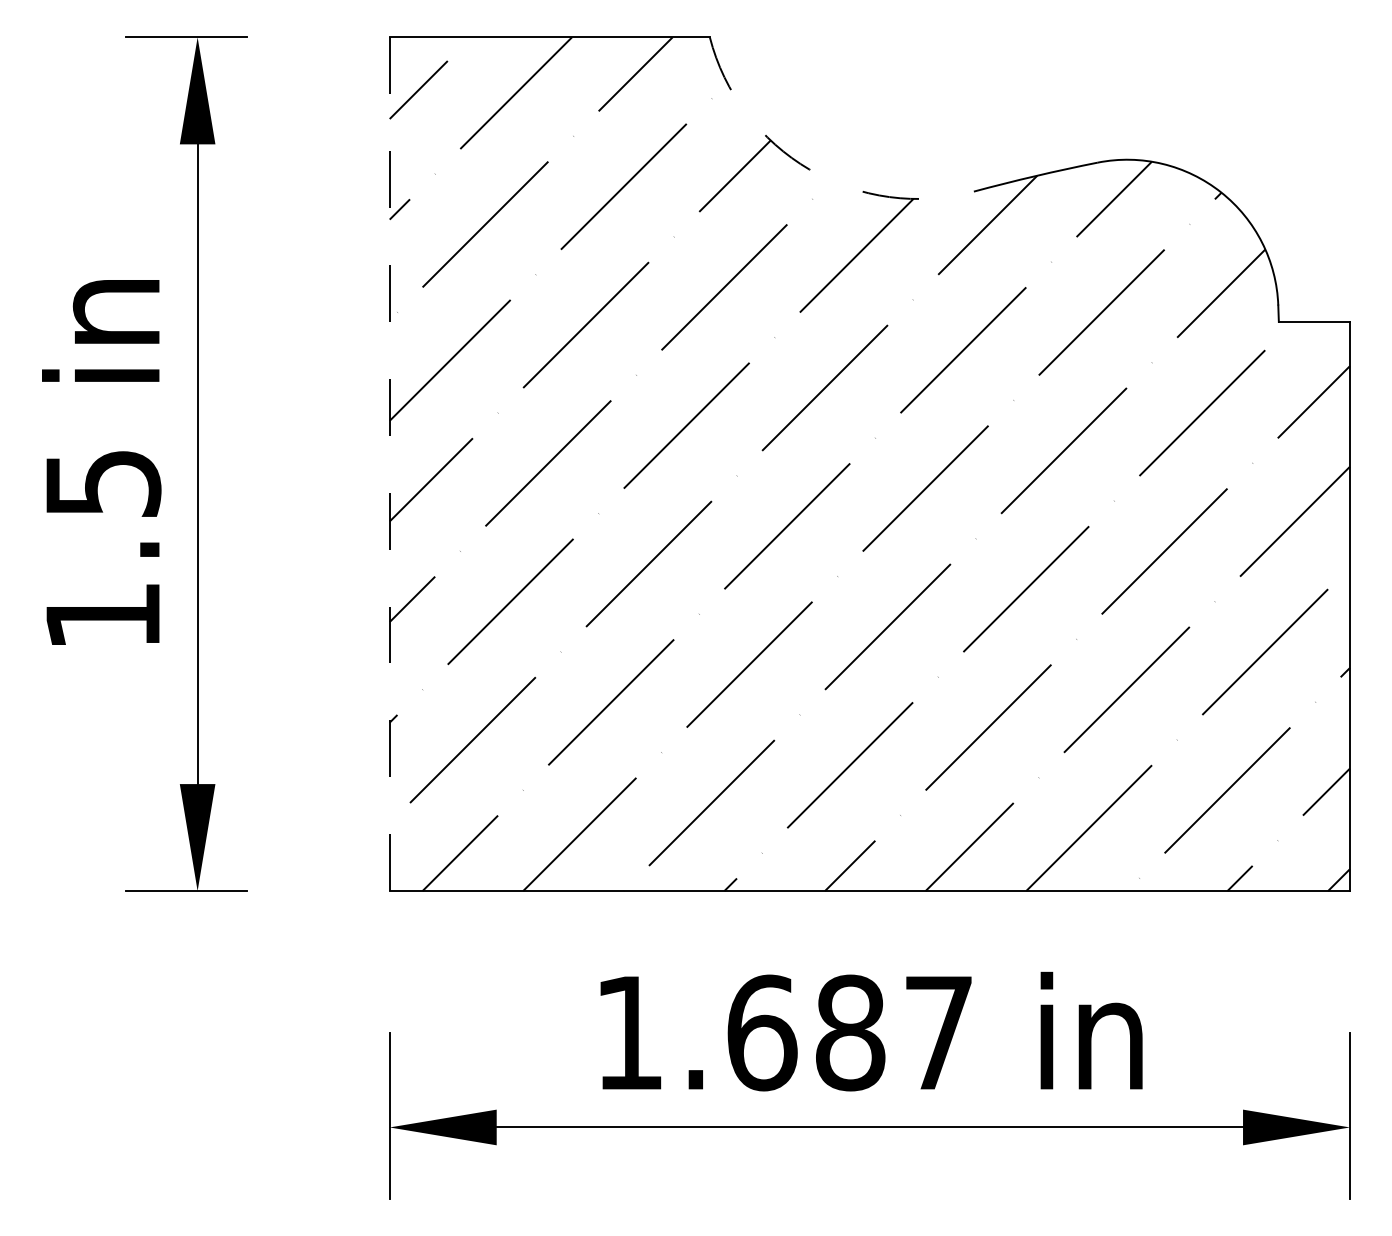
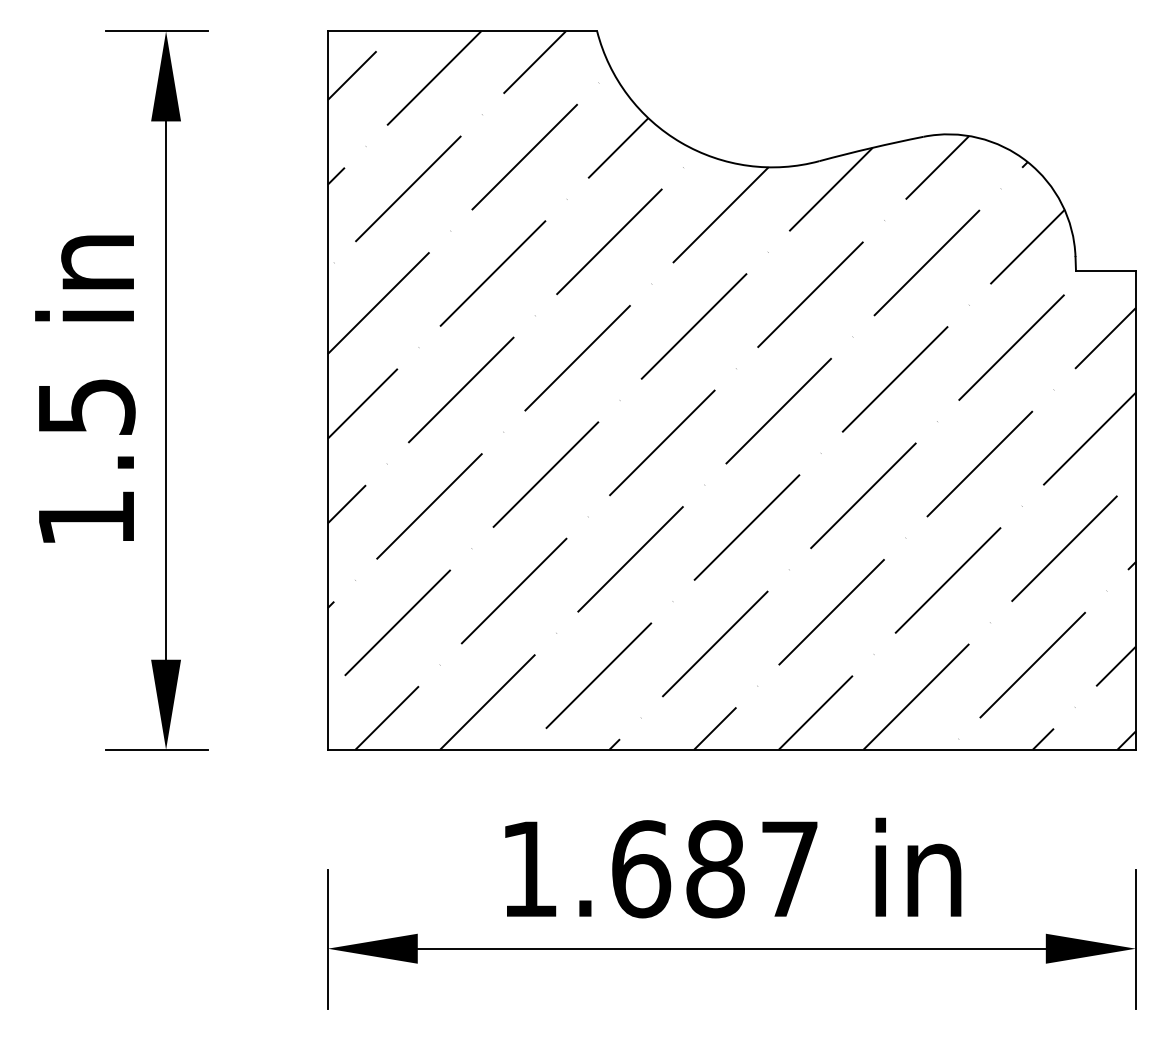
arc: (810, 169) -> (681, 142), dashed -> solid
line: (389, 464) -> (327, 390), dashed -> solid

